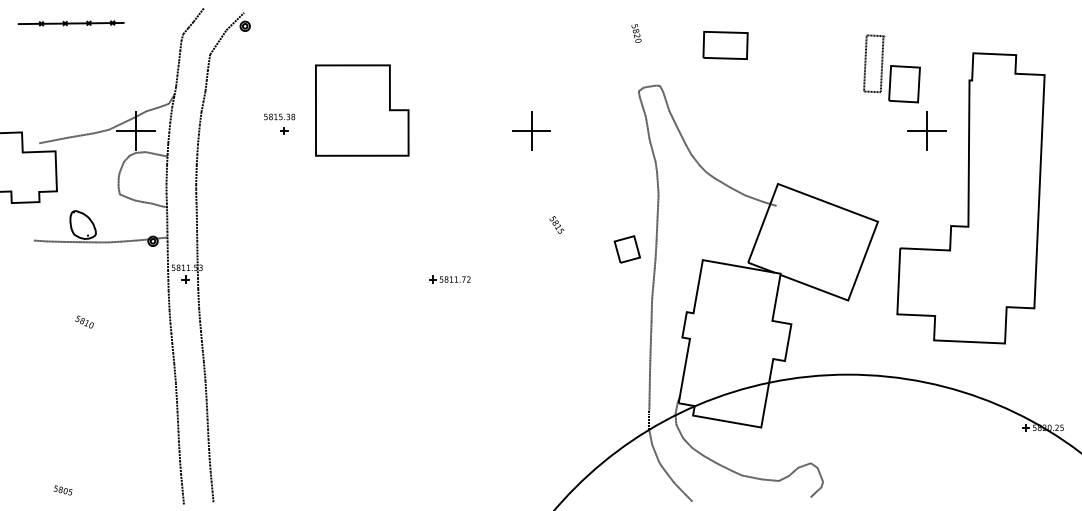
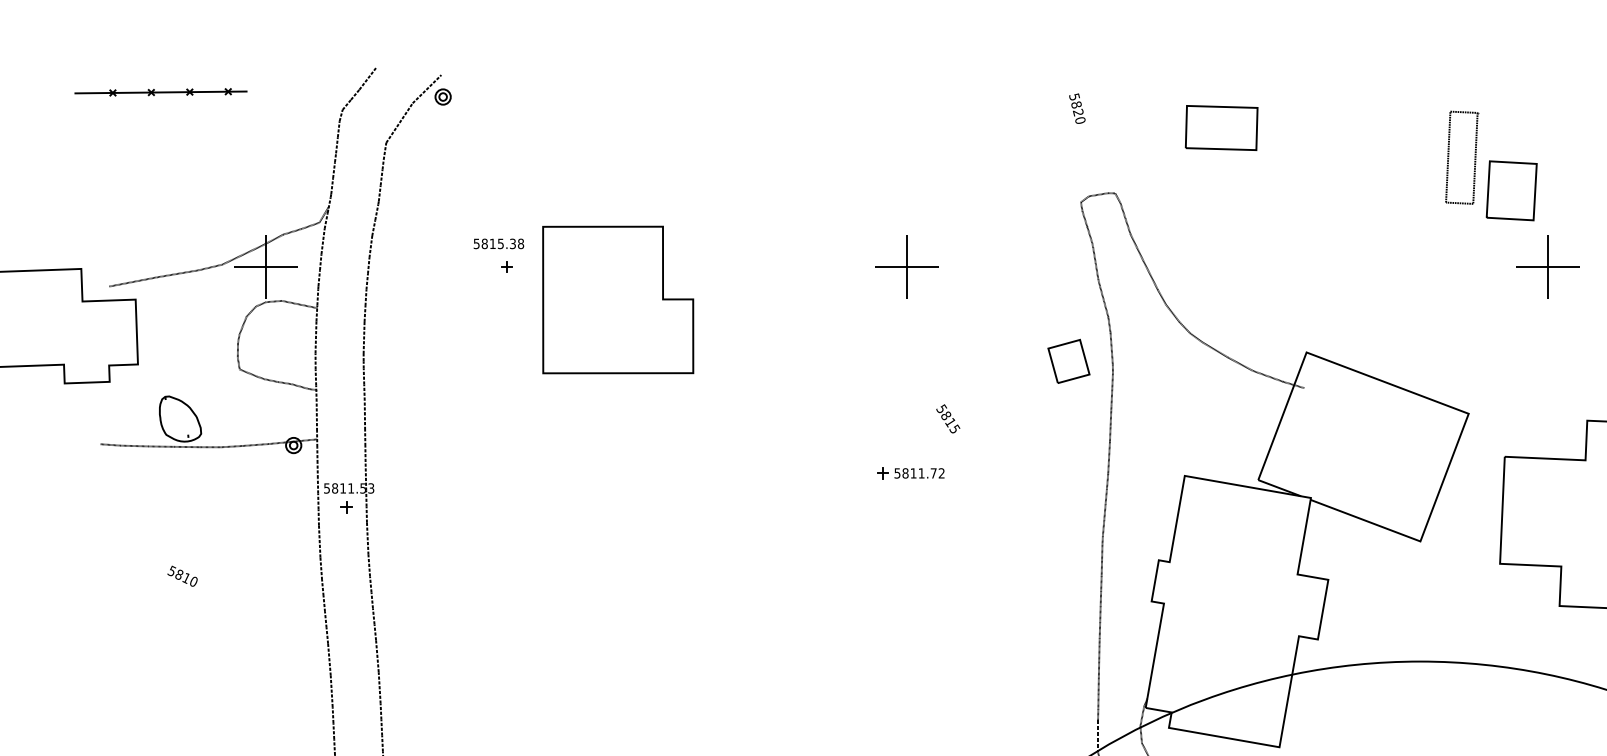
part: (362, 110) -> (618, 299), moved
part: (626, 249) -> (1067, 361), moved
part: (449, 279) -> (910, 473), moved

